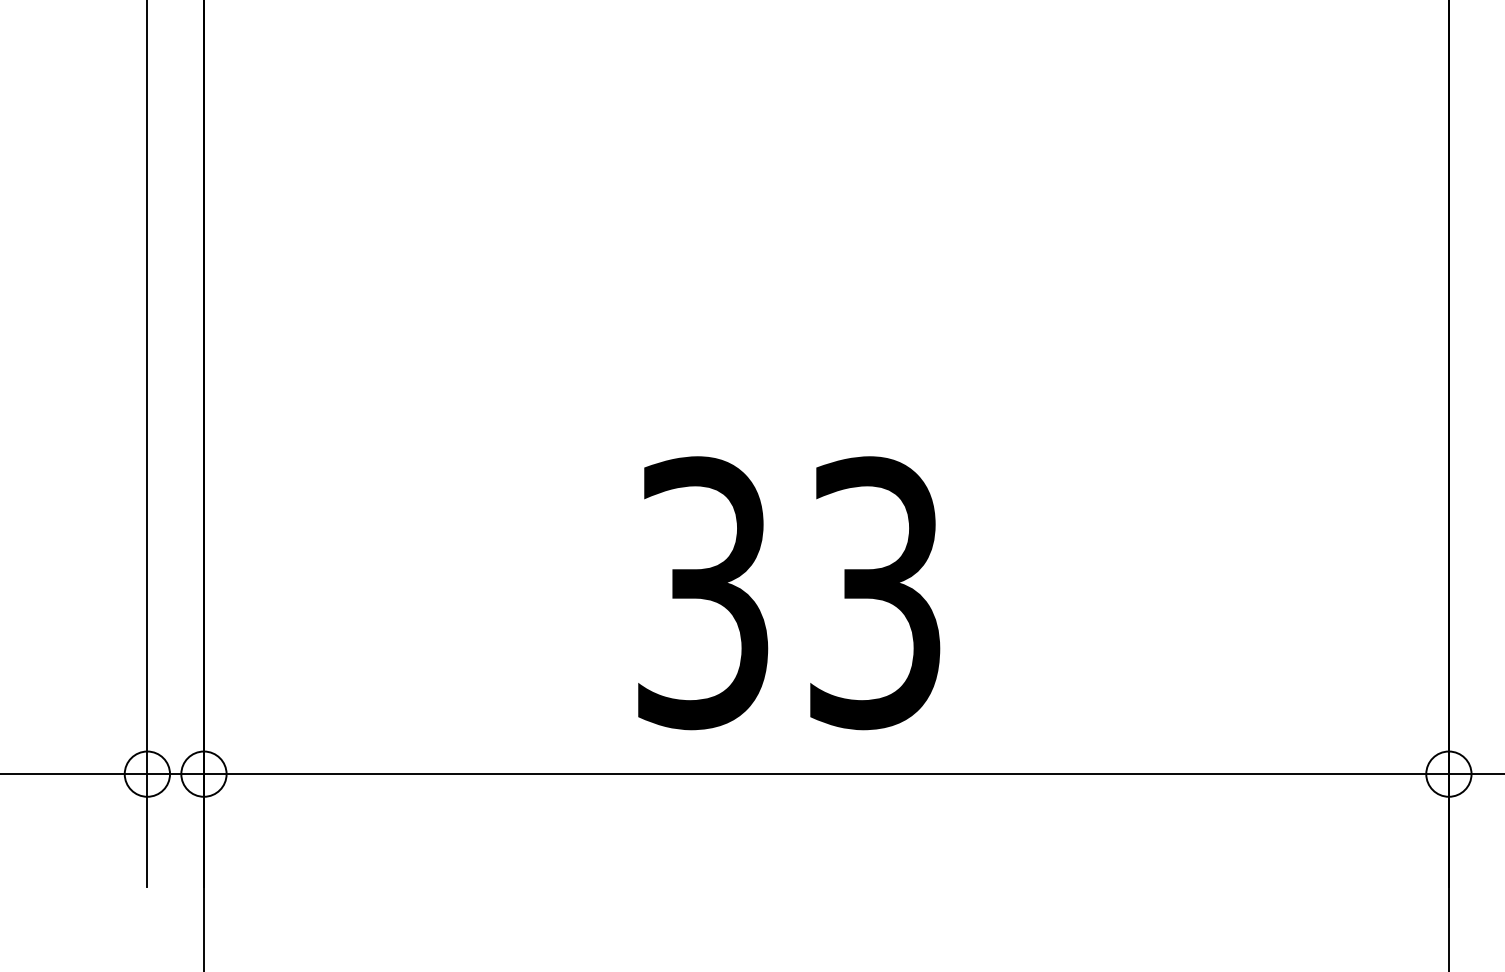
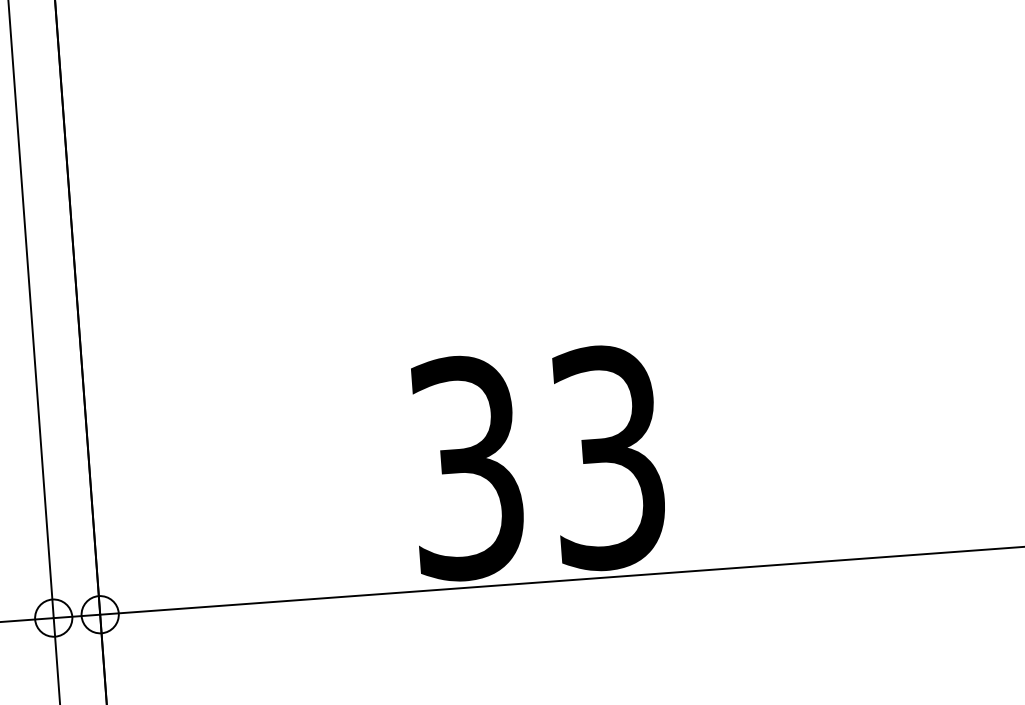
text: (789, 593) -> (537, 463), moved

